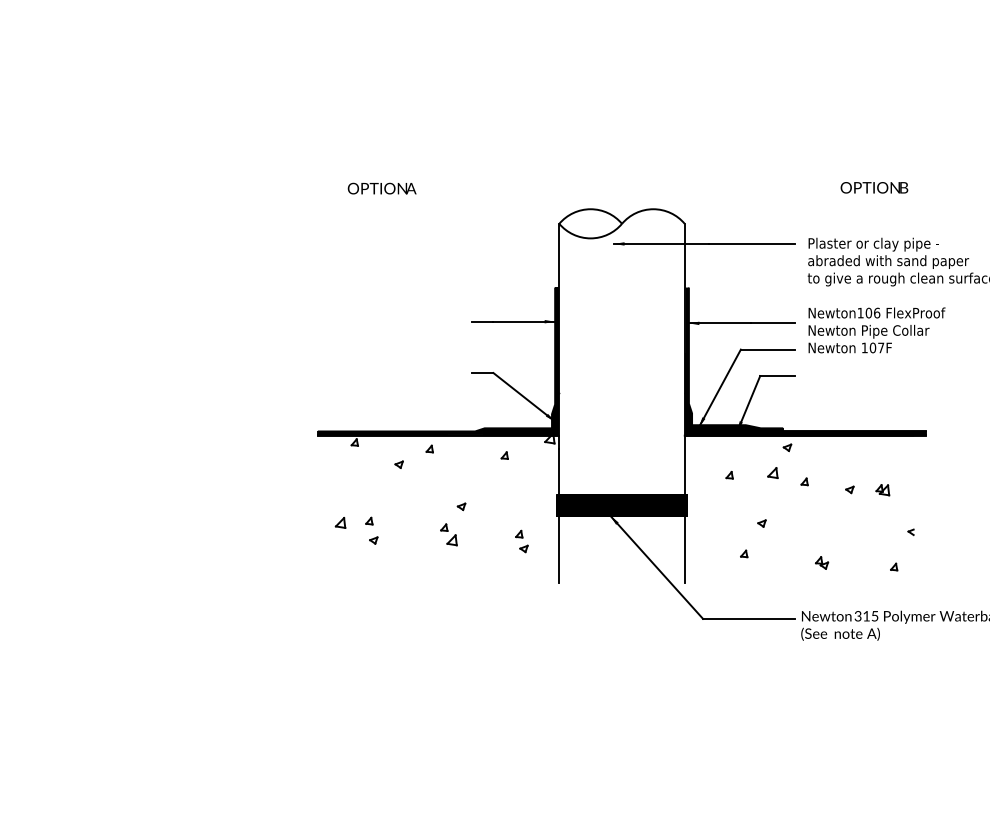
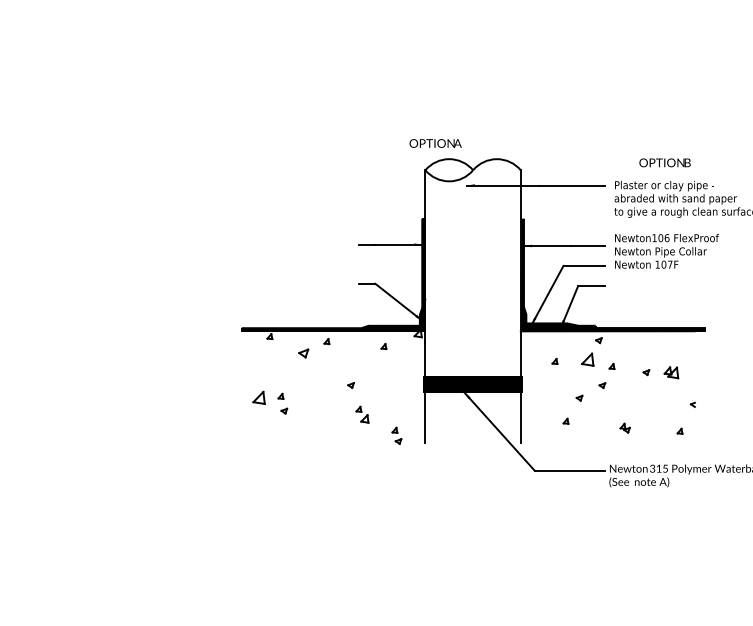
text: (873, 187) -> (664, 162), moved
text: (381, 188) -> (435, 143), moved
part: (399, 464) -> (303, 353), size x1.6
part: (772, 472) -> (587, 359), size x1.6
part: (882, 489) -> (671, 372), size x1.4
part: (792, 506) -> (602, 385), added
part: (339, 522) -> (258, 397), size x1.6
part: (448, 534) -> (362, 414), moved
part: (521, 541) -> (396, 435), moved

